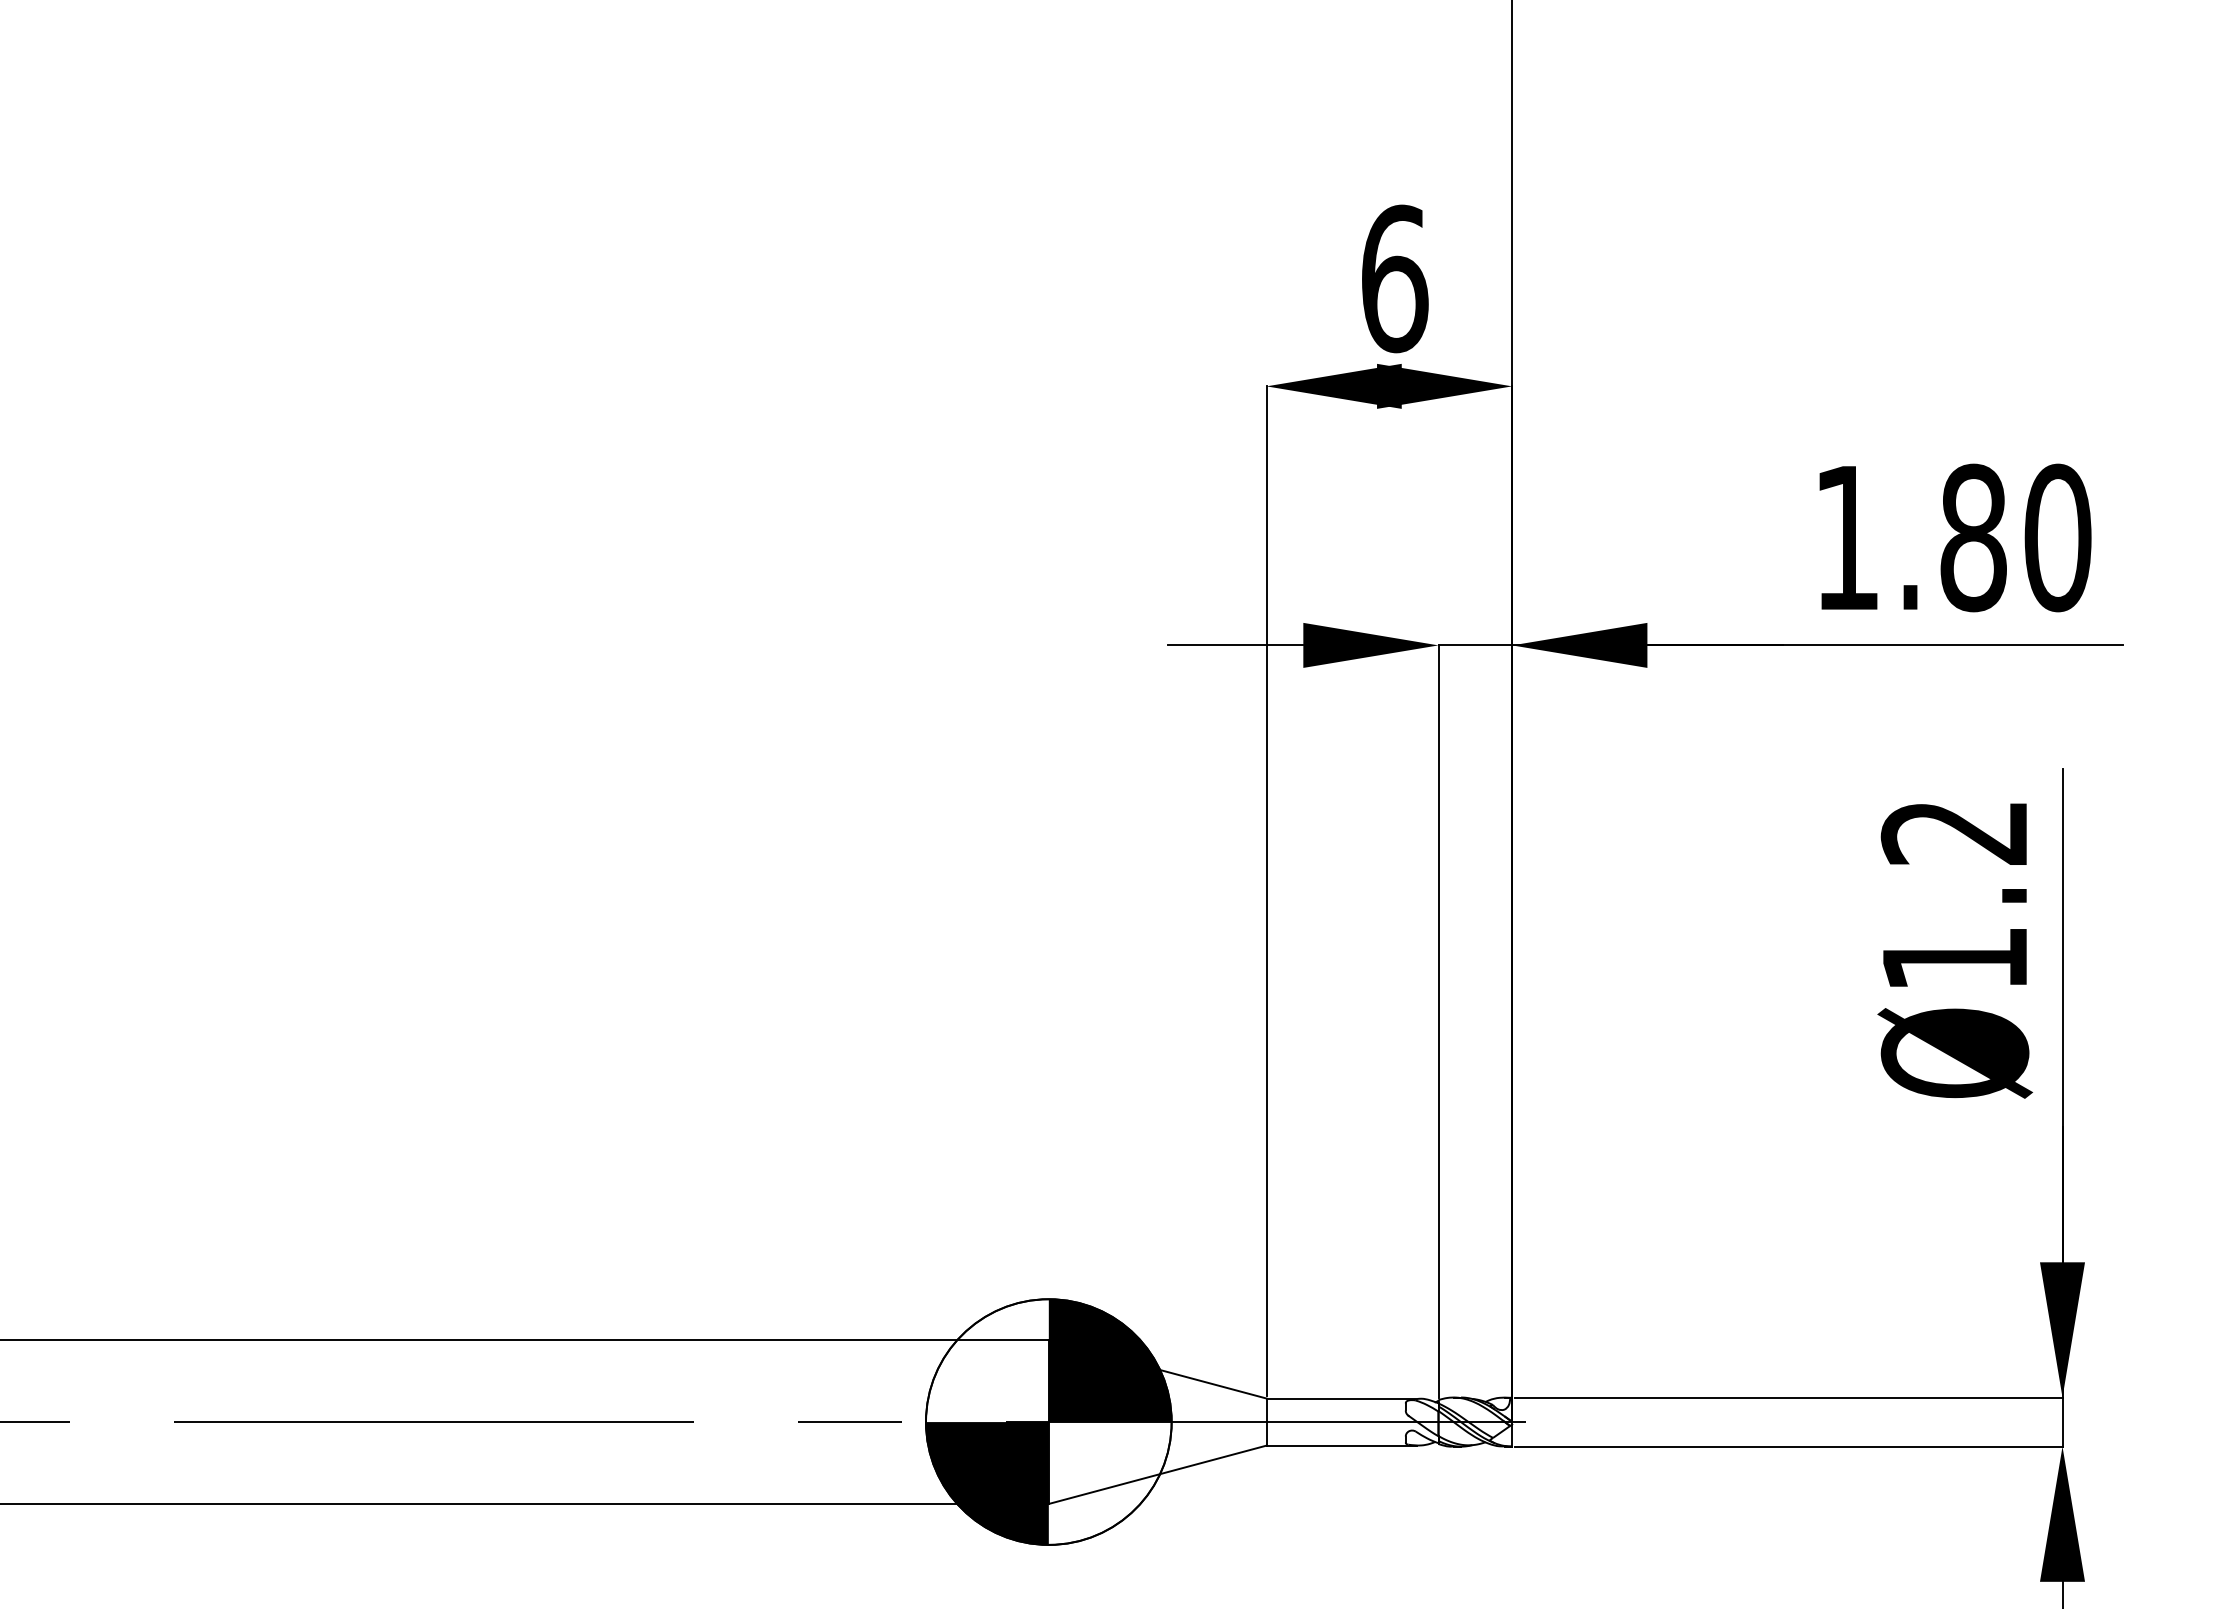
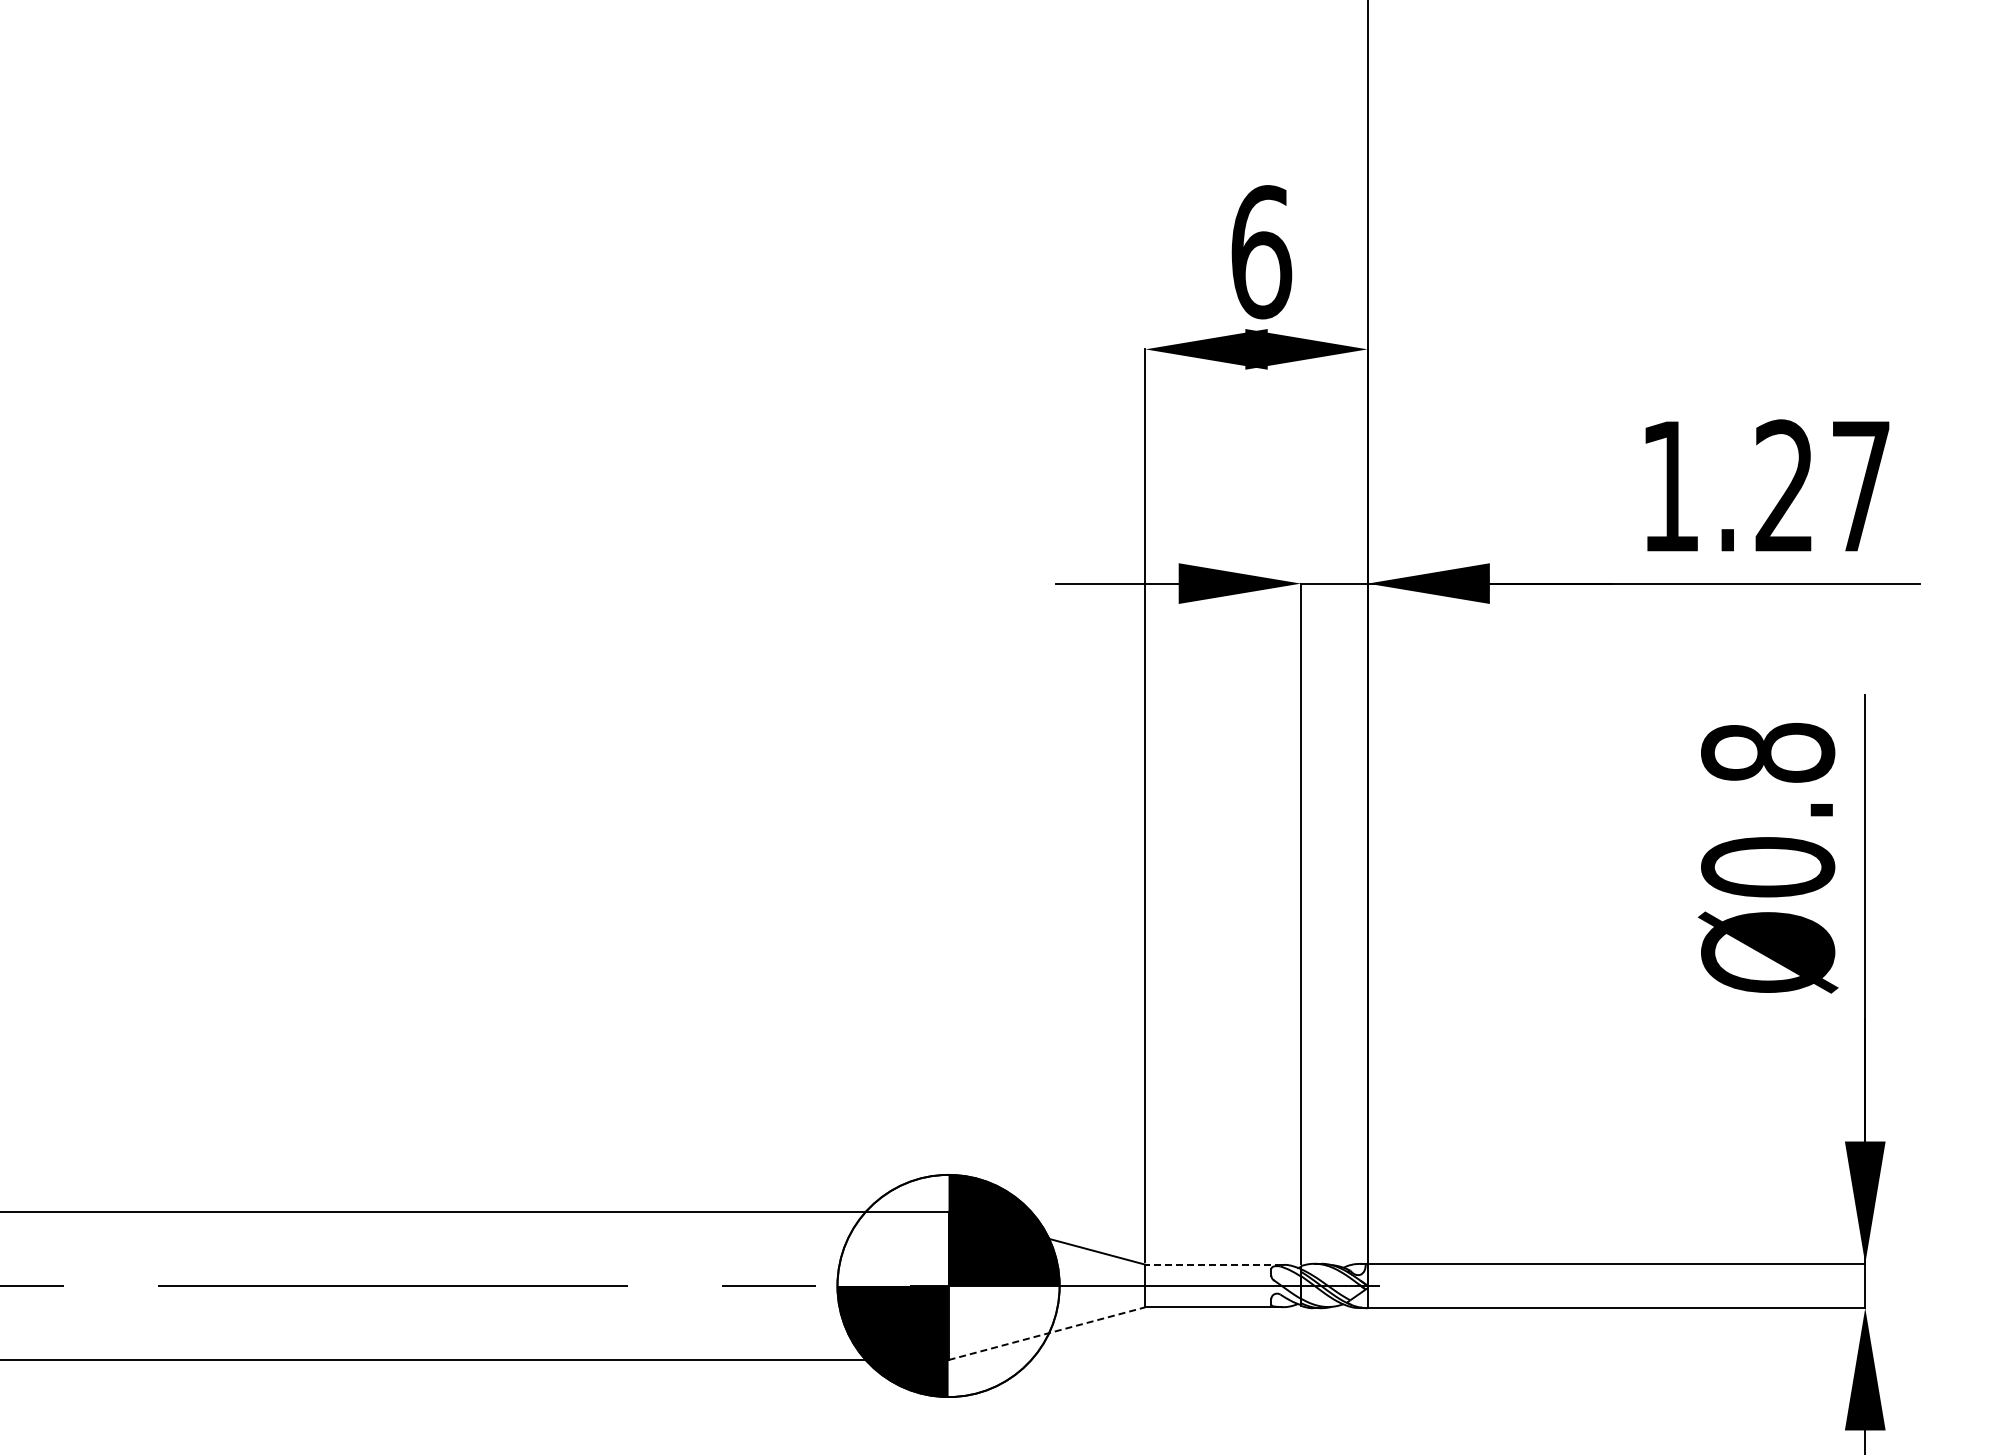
text: (2016, 538) -> (1823, 486), 1.80 -> 1.27
text: (1955, 895) -> (1768, 809), Ø1.2 -> Ø0.8
line: (1341, 1398) -> (1213, 1264), solid -> dashed
line: (1158, 1474) -> (1047, 1333), solid -> dashed

